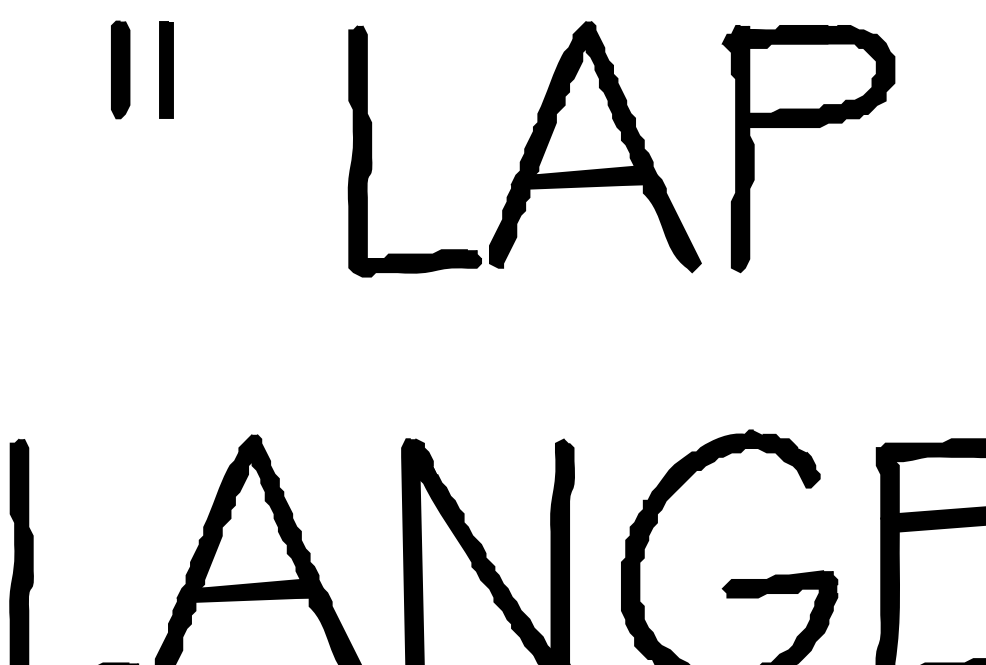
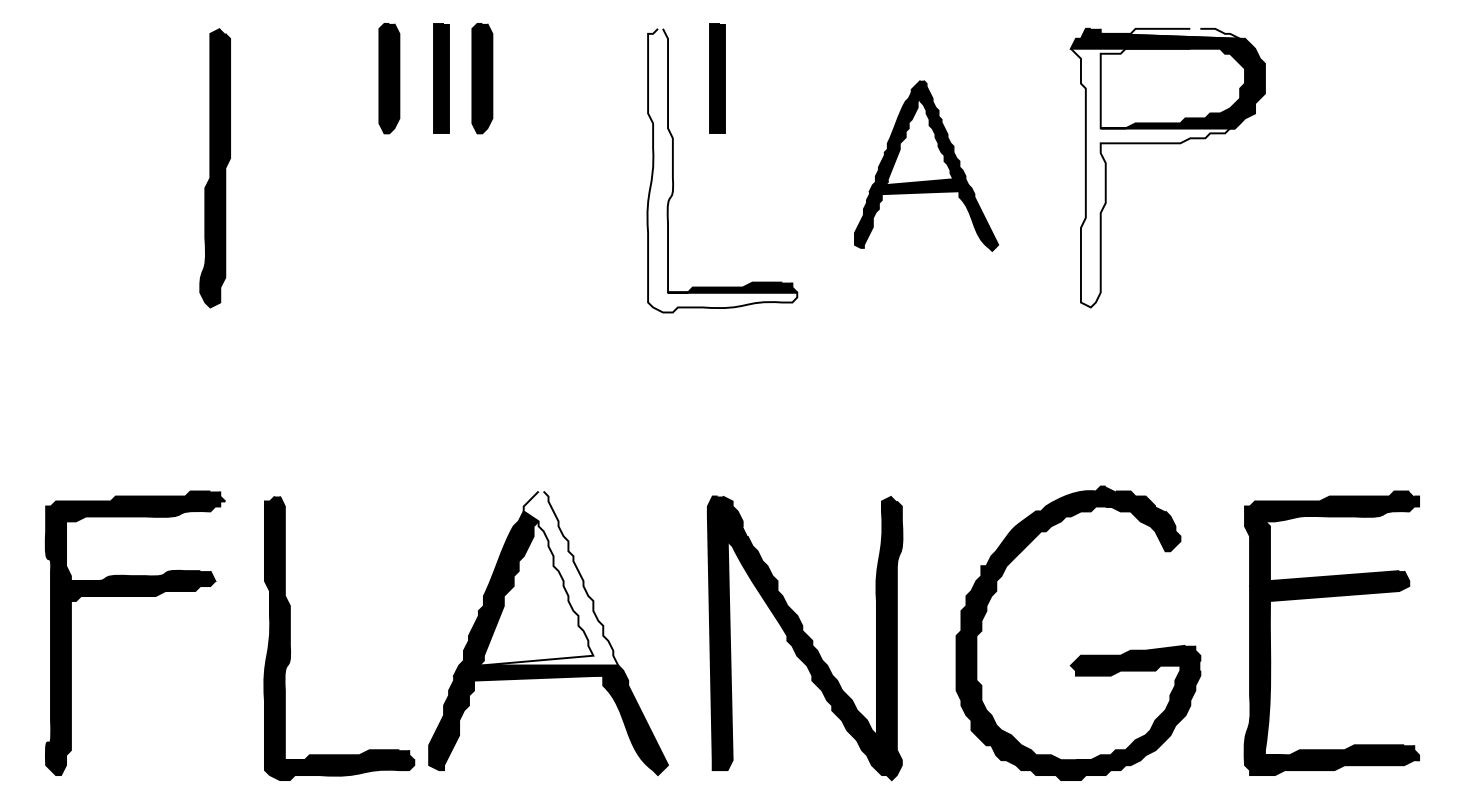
fill: (810, 30) -> (1170, 33), removed
part: (202, 69) -> (482, 78), added
part: (410, 69) -> (717, 78), added
part: (595, 146) -> (926, 165), size x0.6
fill: (415, 151) -> (722, 170), removed
fill: (795, 157) -> (1152, 177), removed
fill: (261, 511) -> (548, 578), removed

